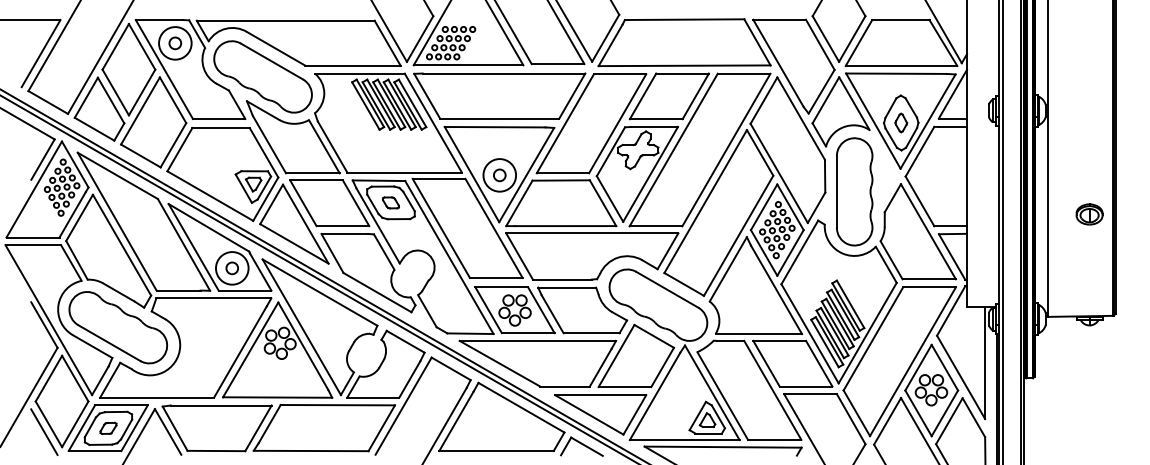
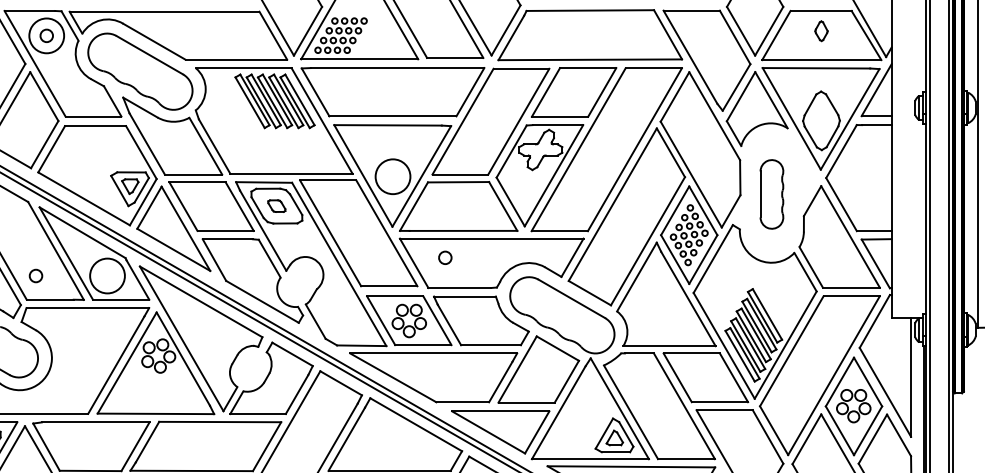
part: (900, 122) -> (820, 30), moved
circle: (499, 175) -> (445, 258), moved
part: (854, 191) -> (771, 193), size x0.6
circle: (231, 268) -> (35, 276), moved

